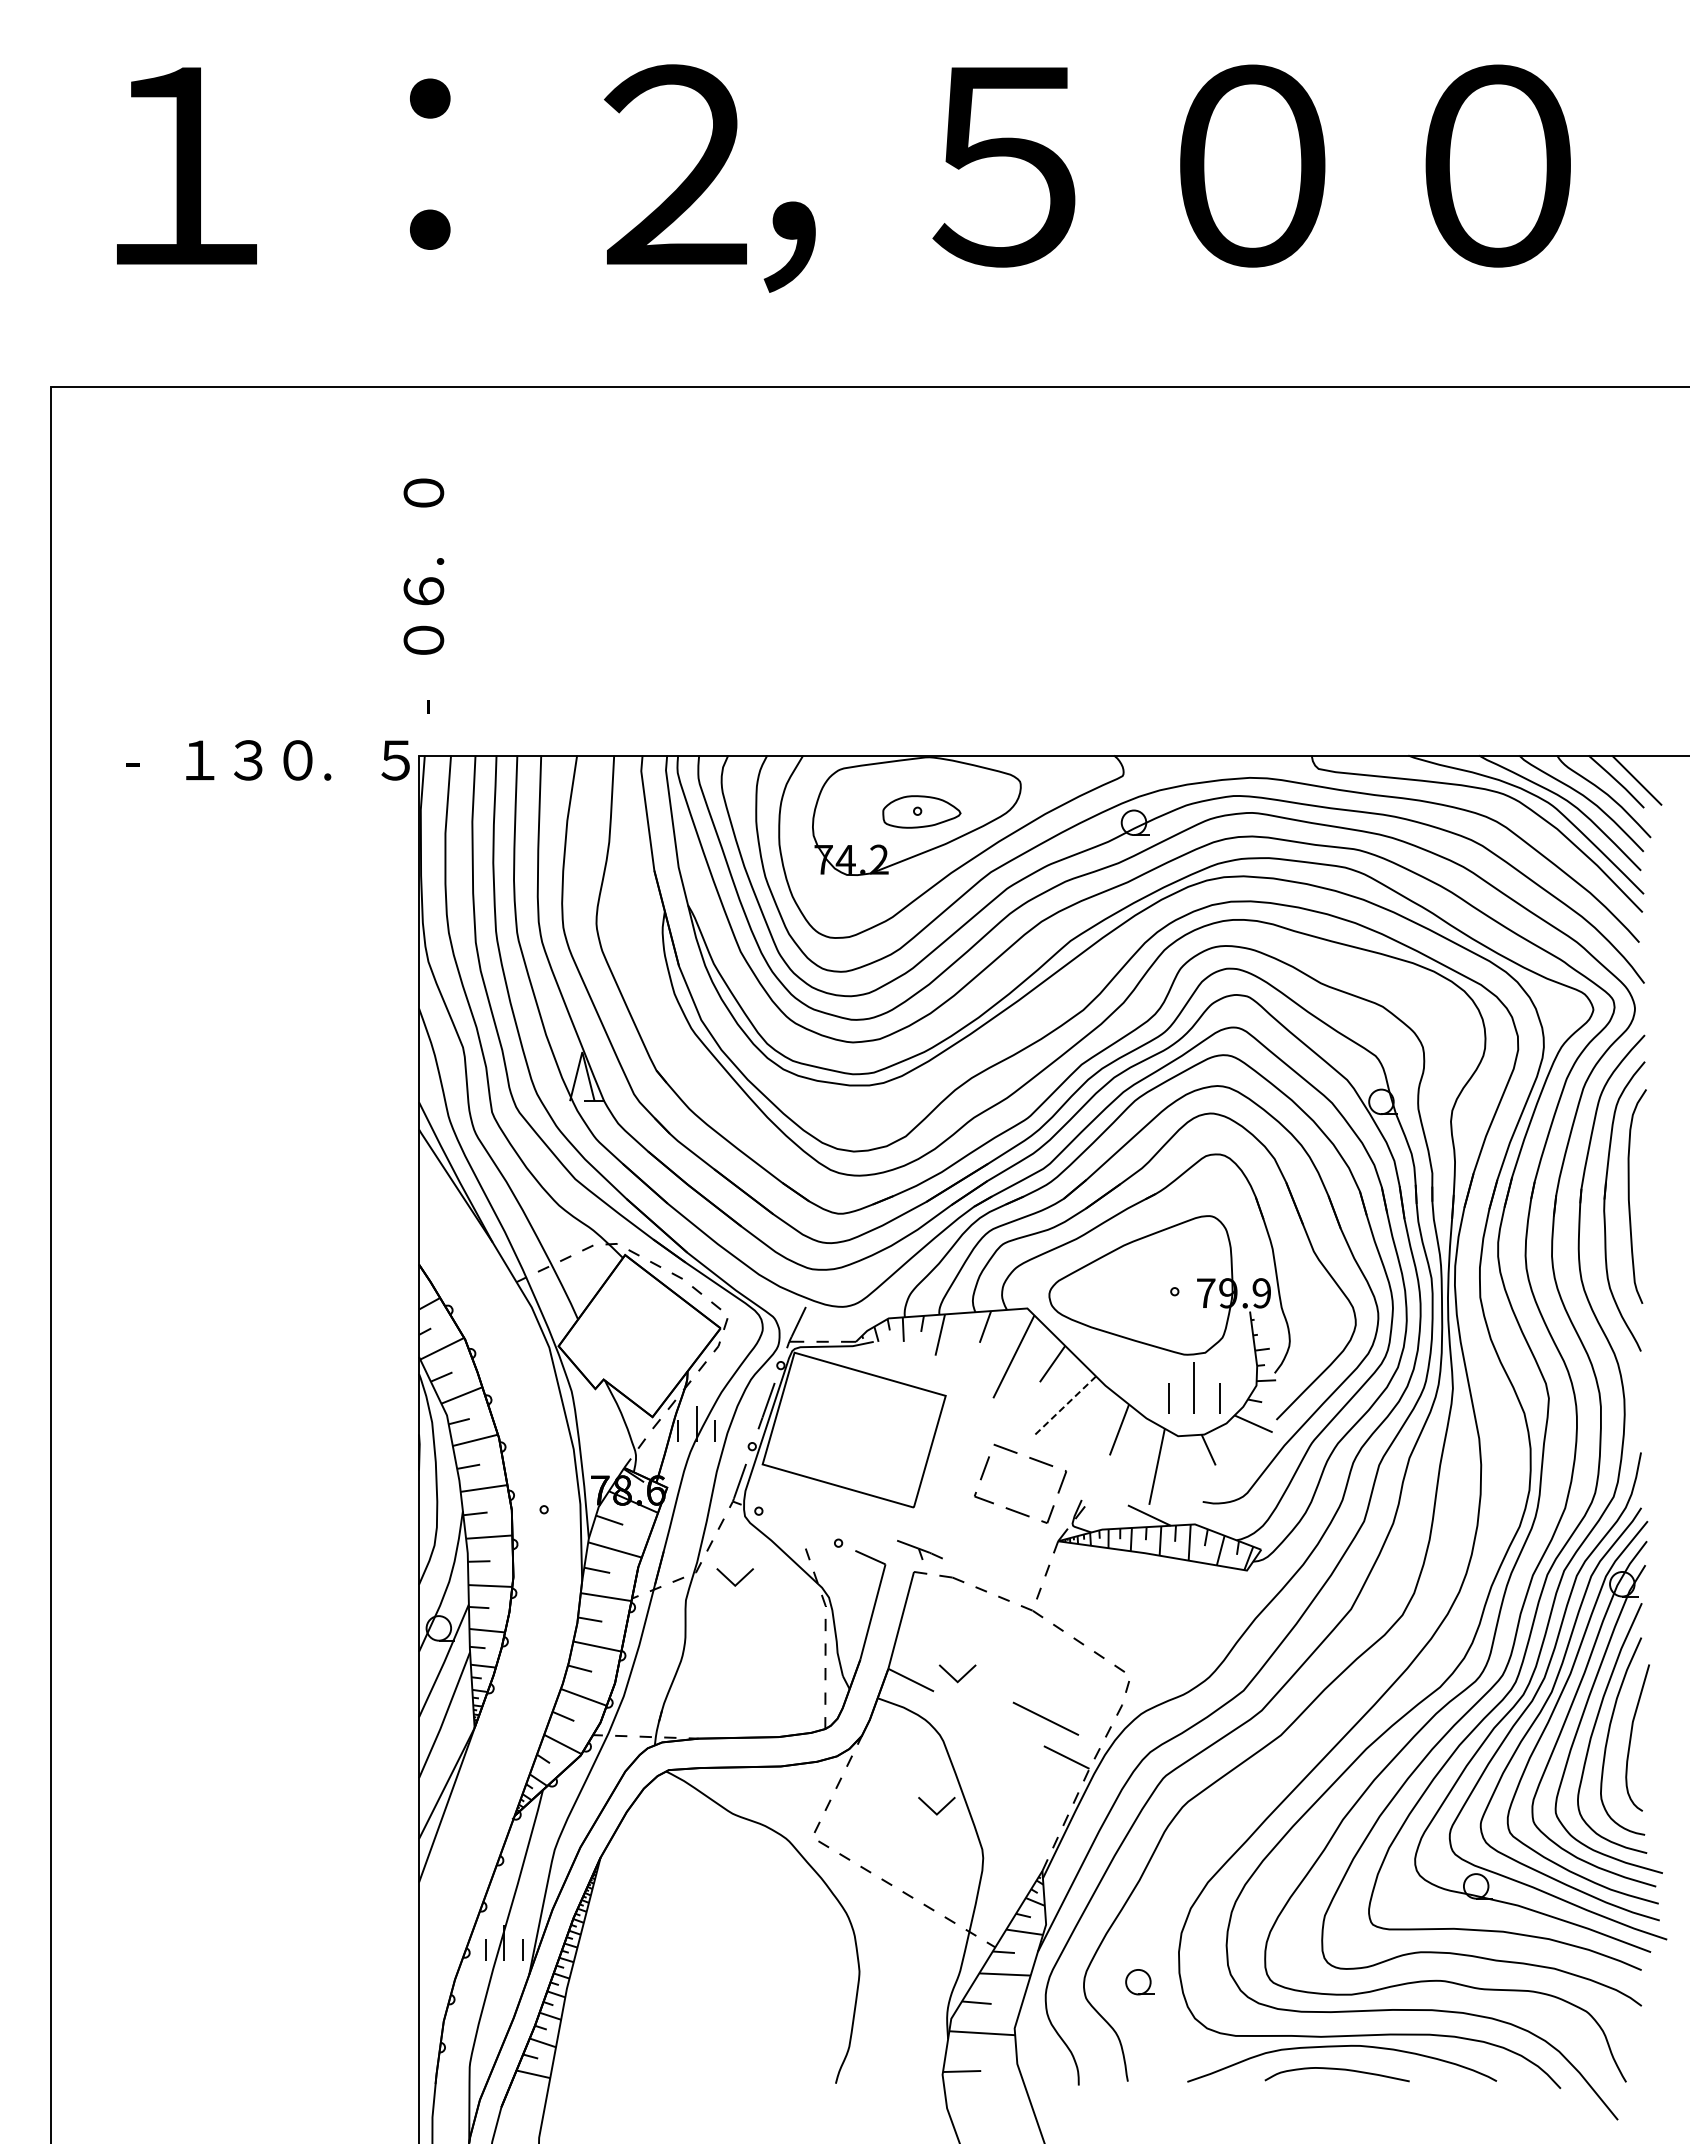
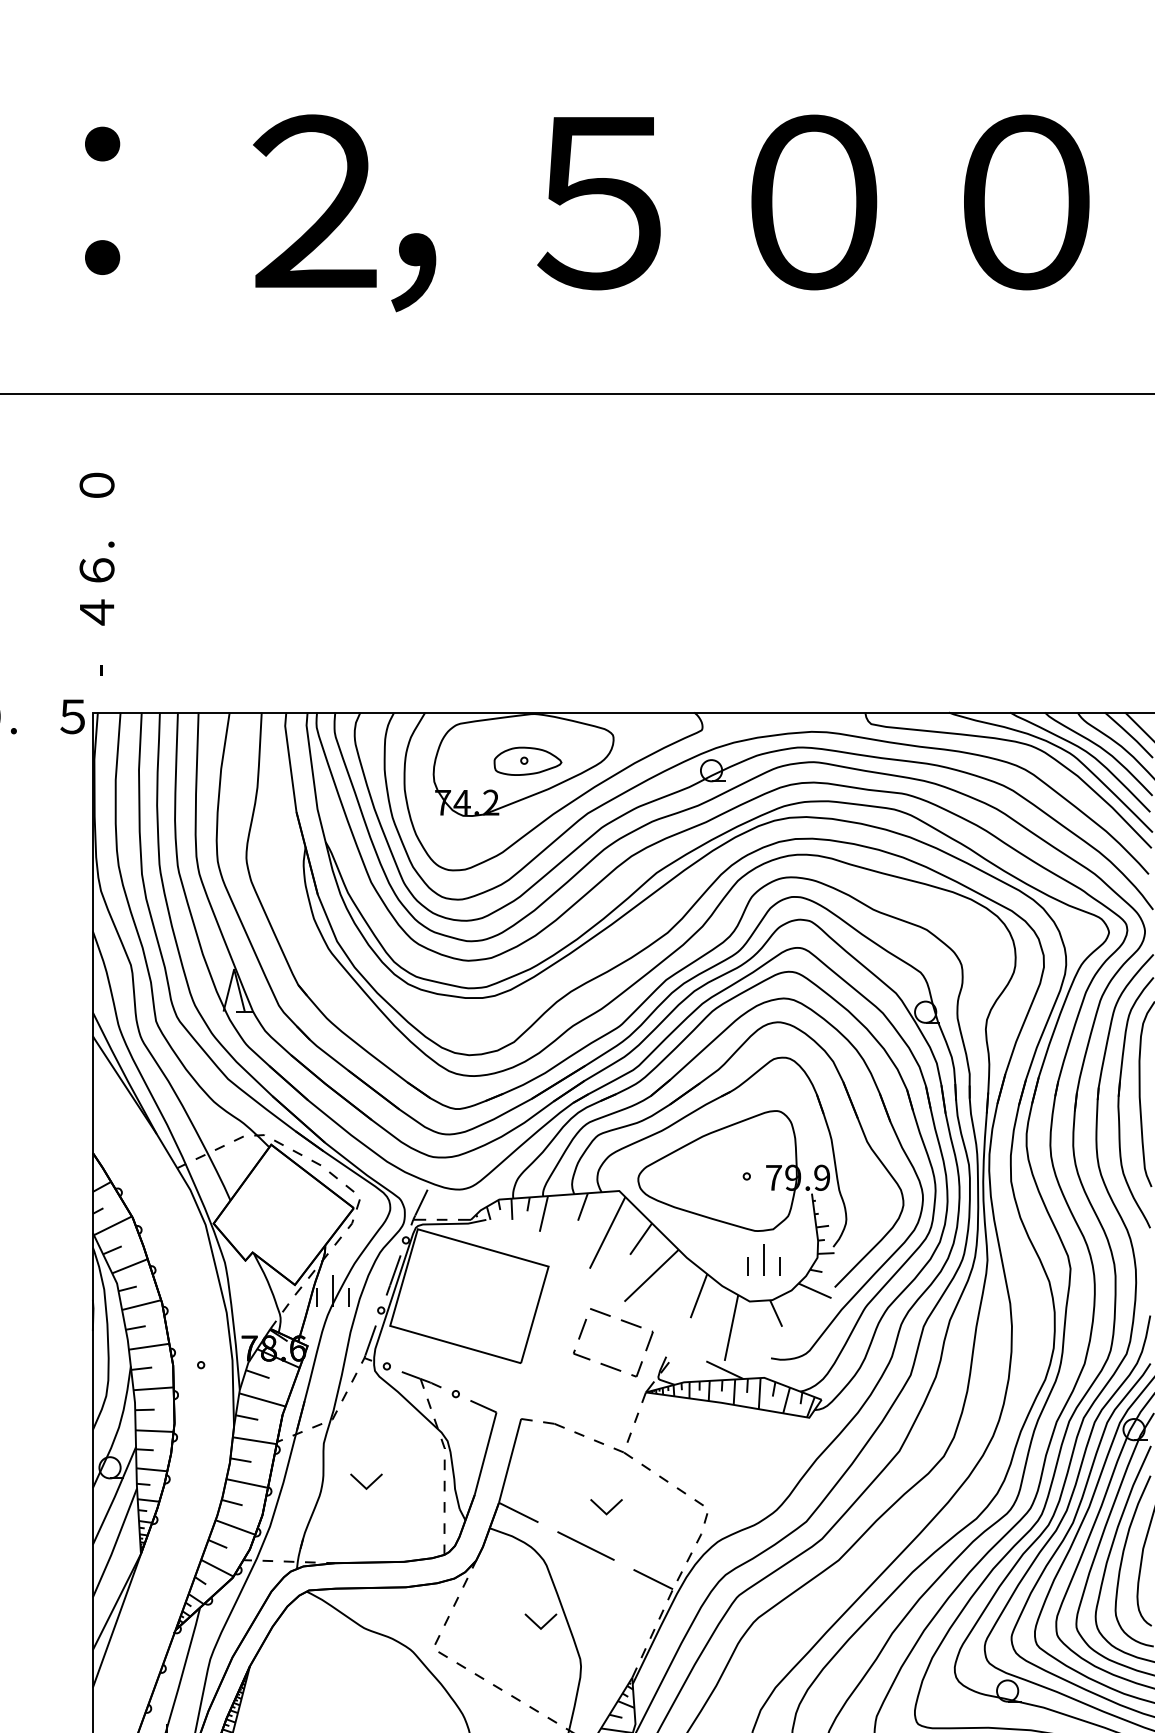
text: (423, 639) -> (96, 612), ０ -> ４
part: (1194, 1387) -> (763, 1259), size x0.71
line: (1064, 1406) -> (651, 1275), dashed -> solid
part: (919, 1549) -> (421, 1379), moved
part: (734, 1577) -> (365, 1481), moved
part: (957, 1673) -> (606, 1506), moved
line: (1045, 1718) -> (585, 1545), moved

